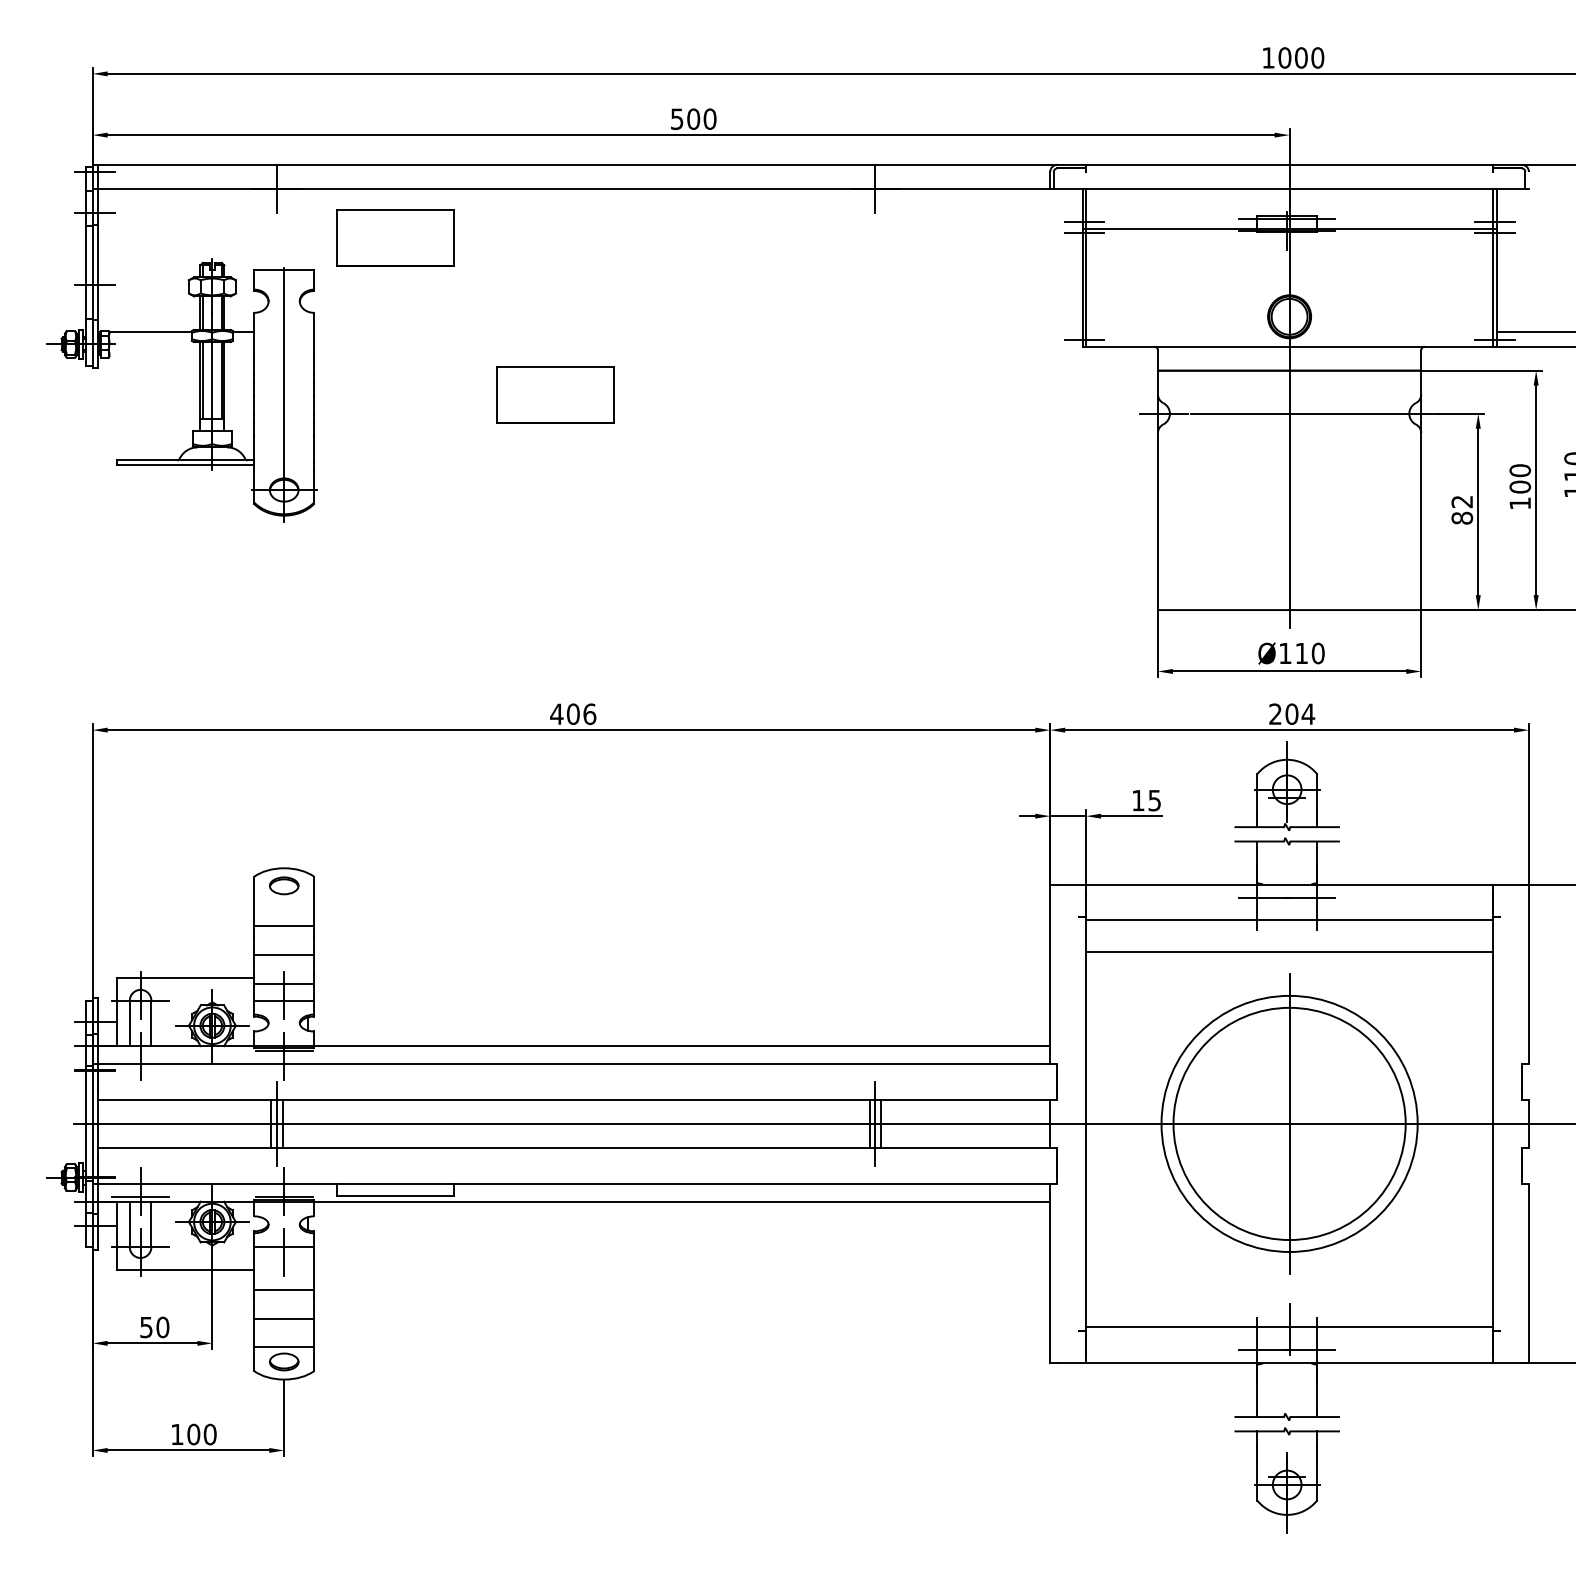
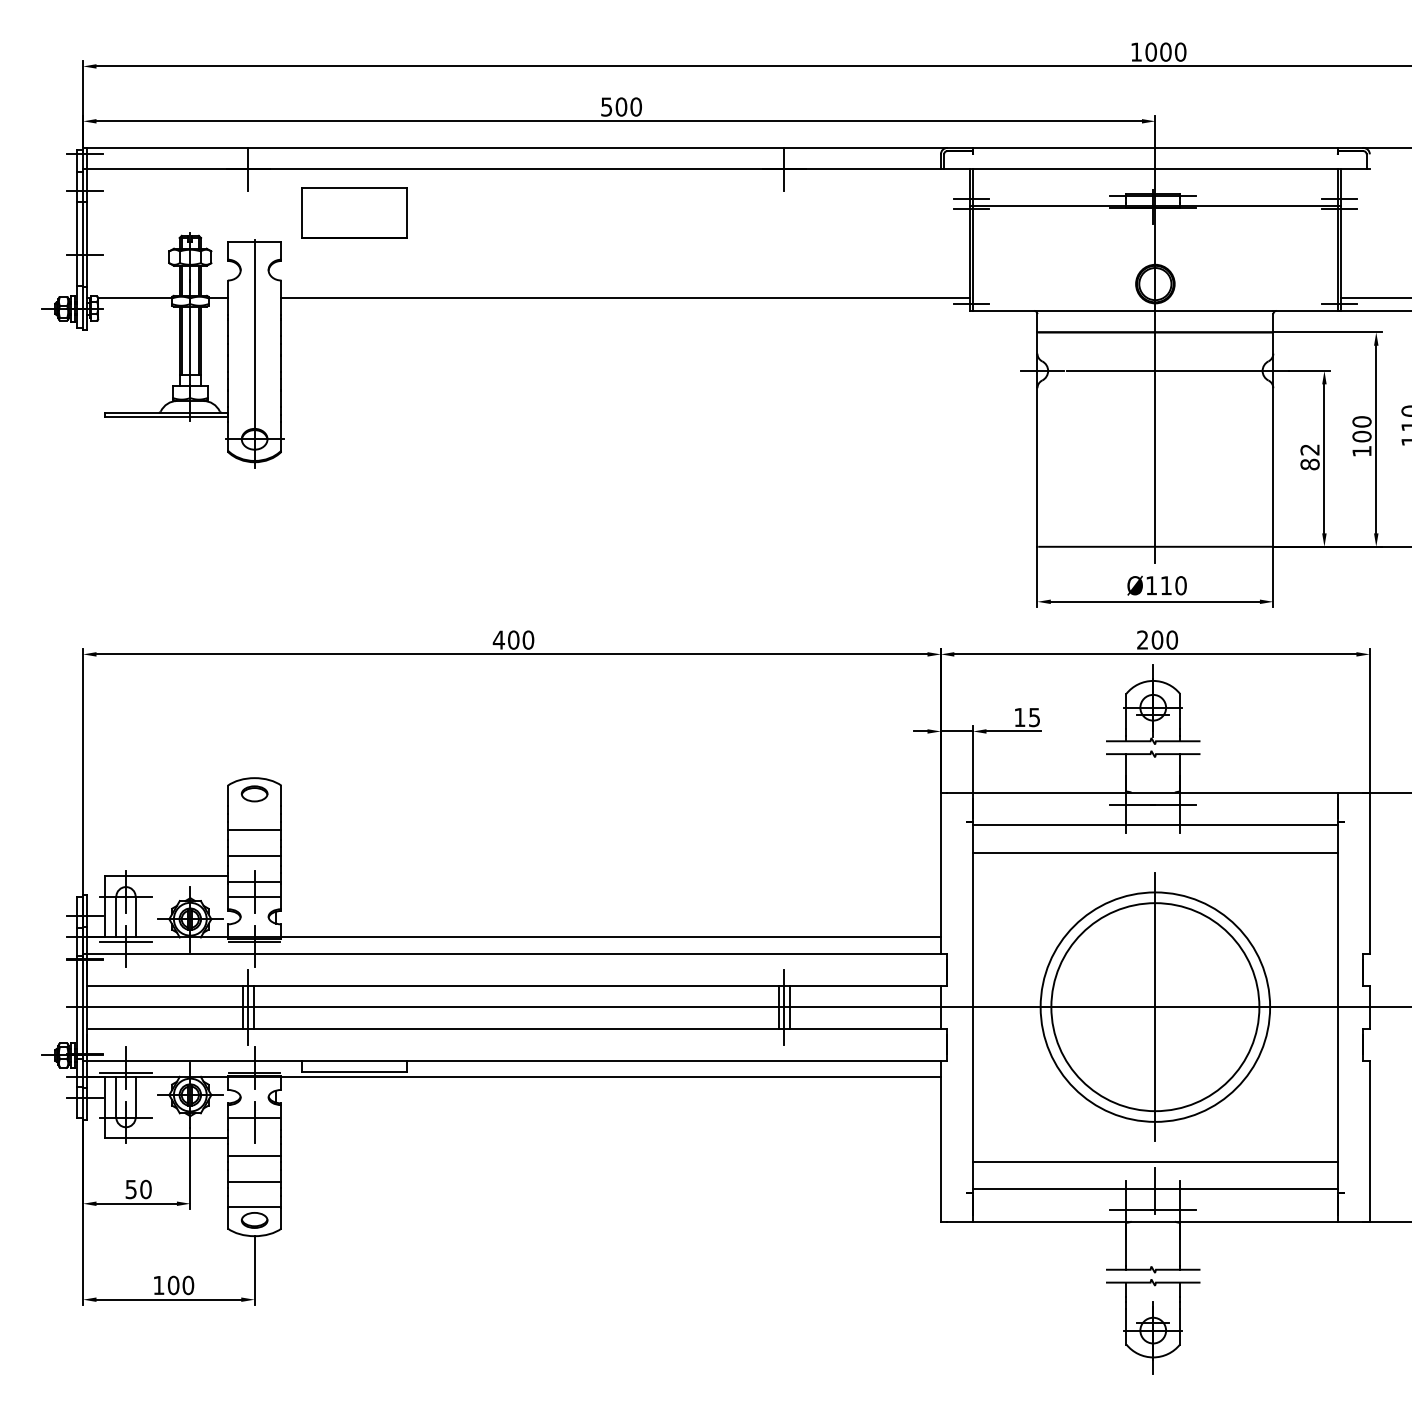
line: (698, 332) -> (625, 298), added
part: (555, 394) -> (497, 353), removed
text: (589, 713) -> (528, 639), 406 -> 400
text: (1308, 713) -> (1172, 639), 204 -> 200
line: (140, 1050) -> (125, 941), added
line: (1289, 1296) -> (1155, 1161), added

